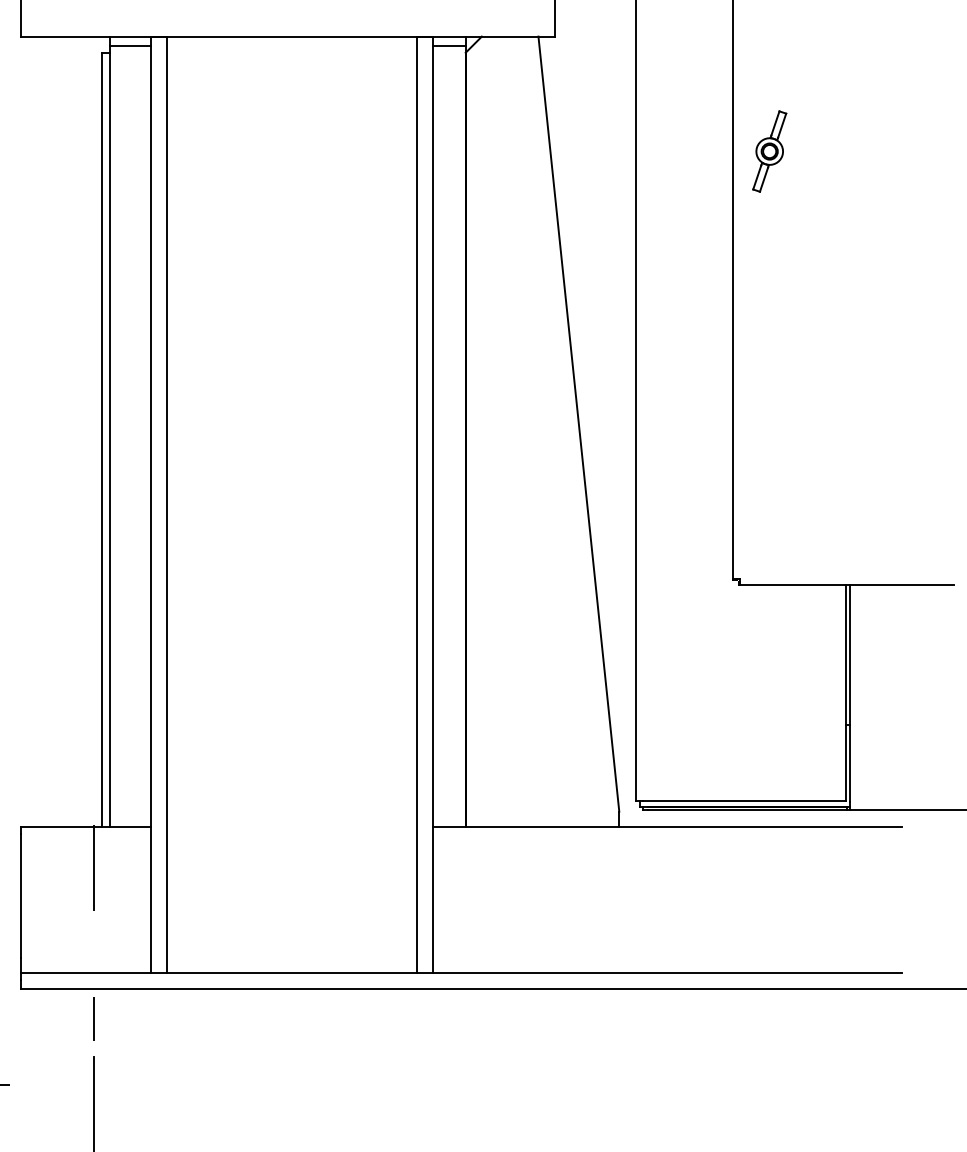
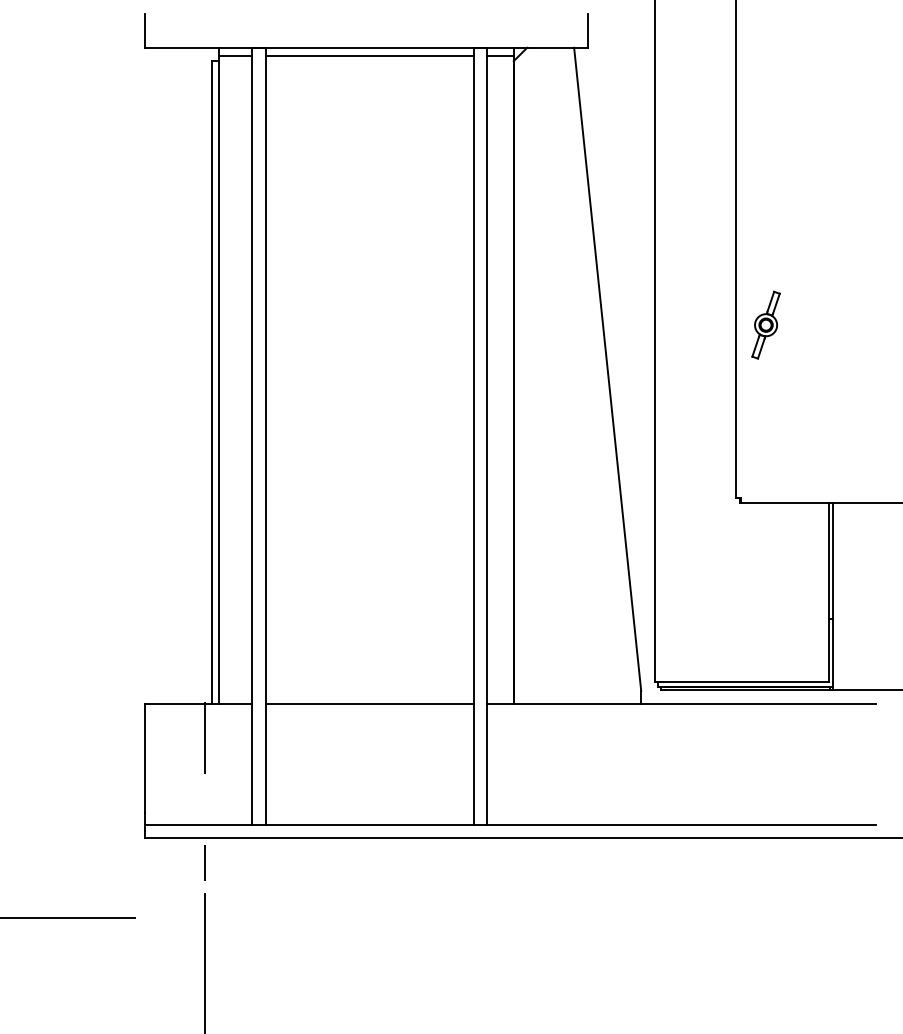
line: (291, 45) -> (369, 55), added
part: (769, 150) -> (765, 324), moved
line: (291, 826) -> (369, 703), added

